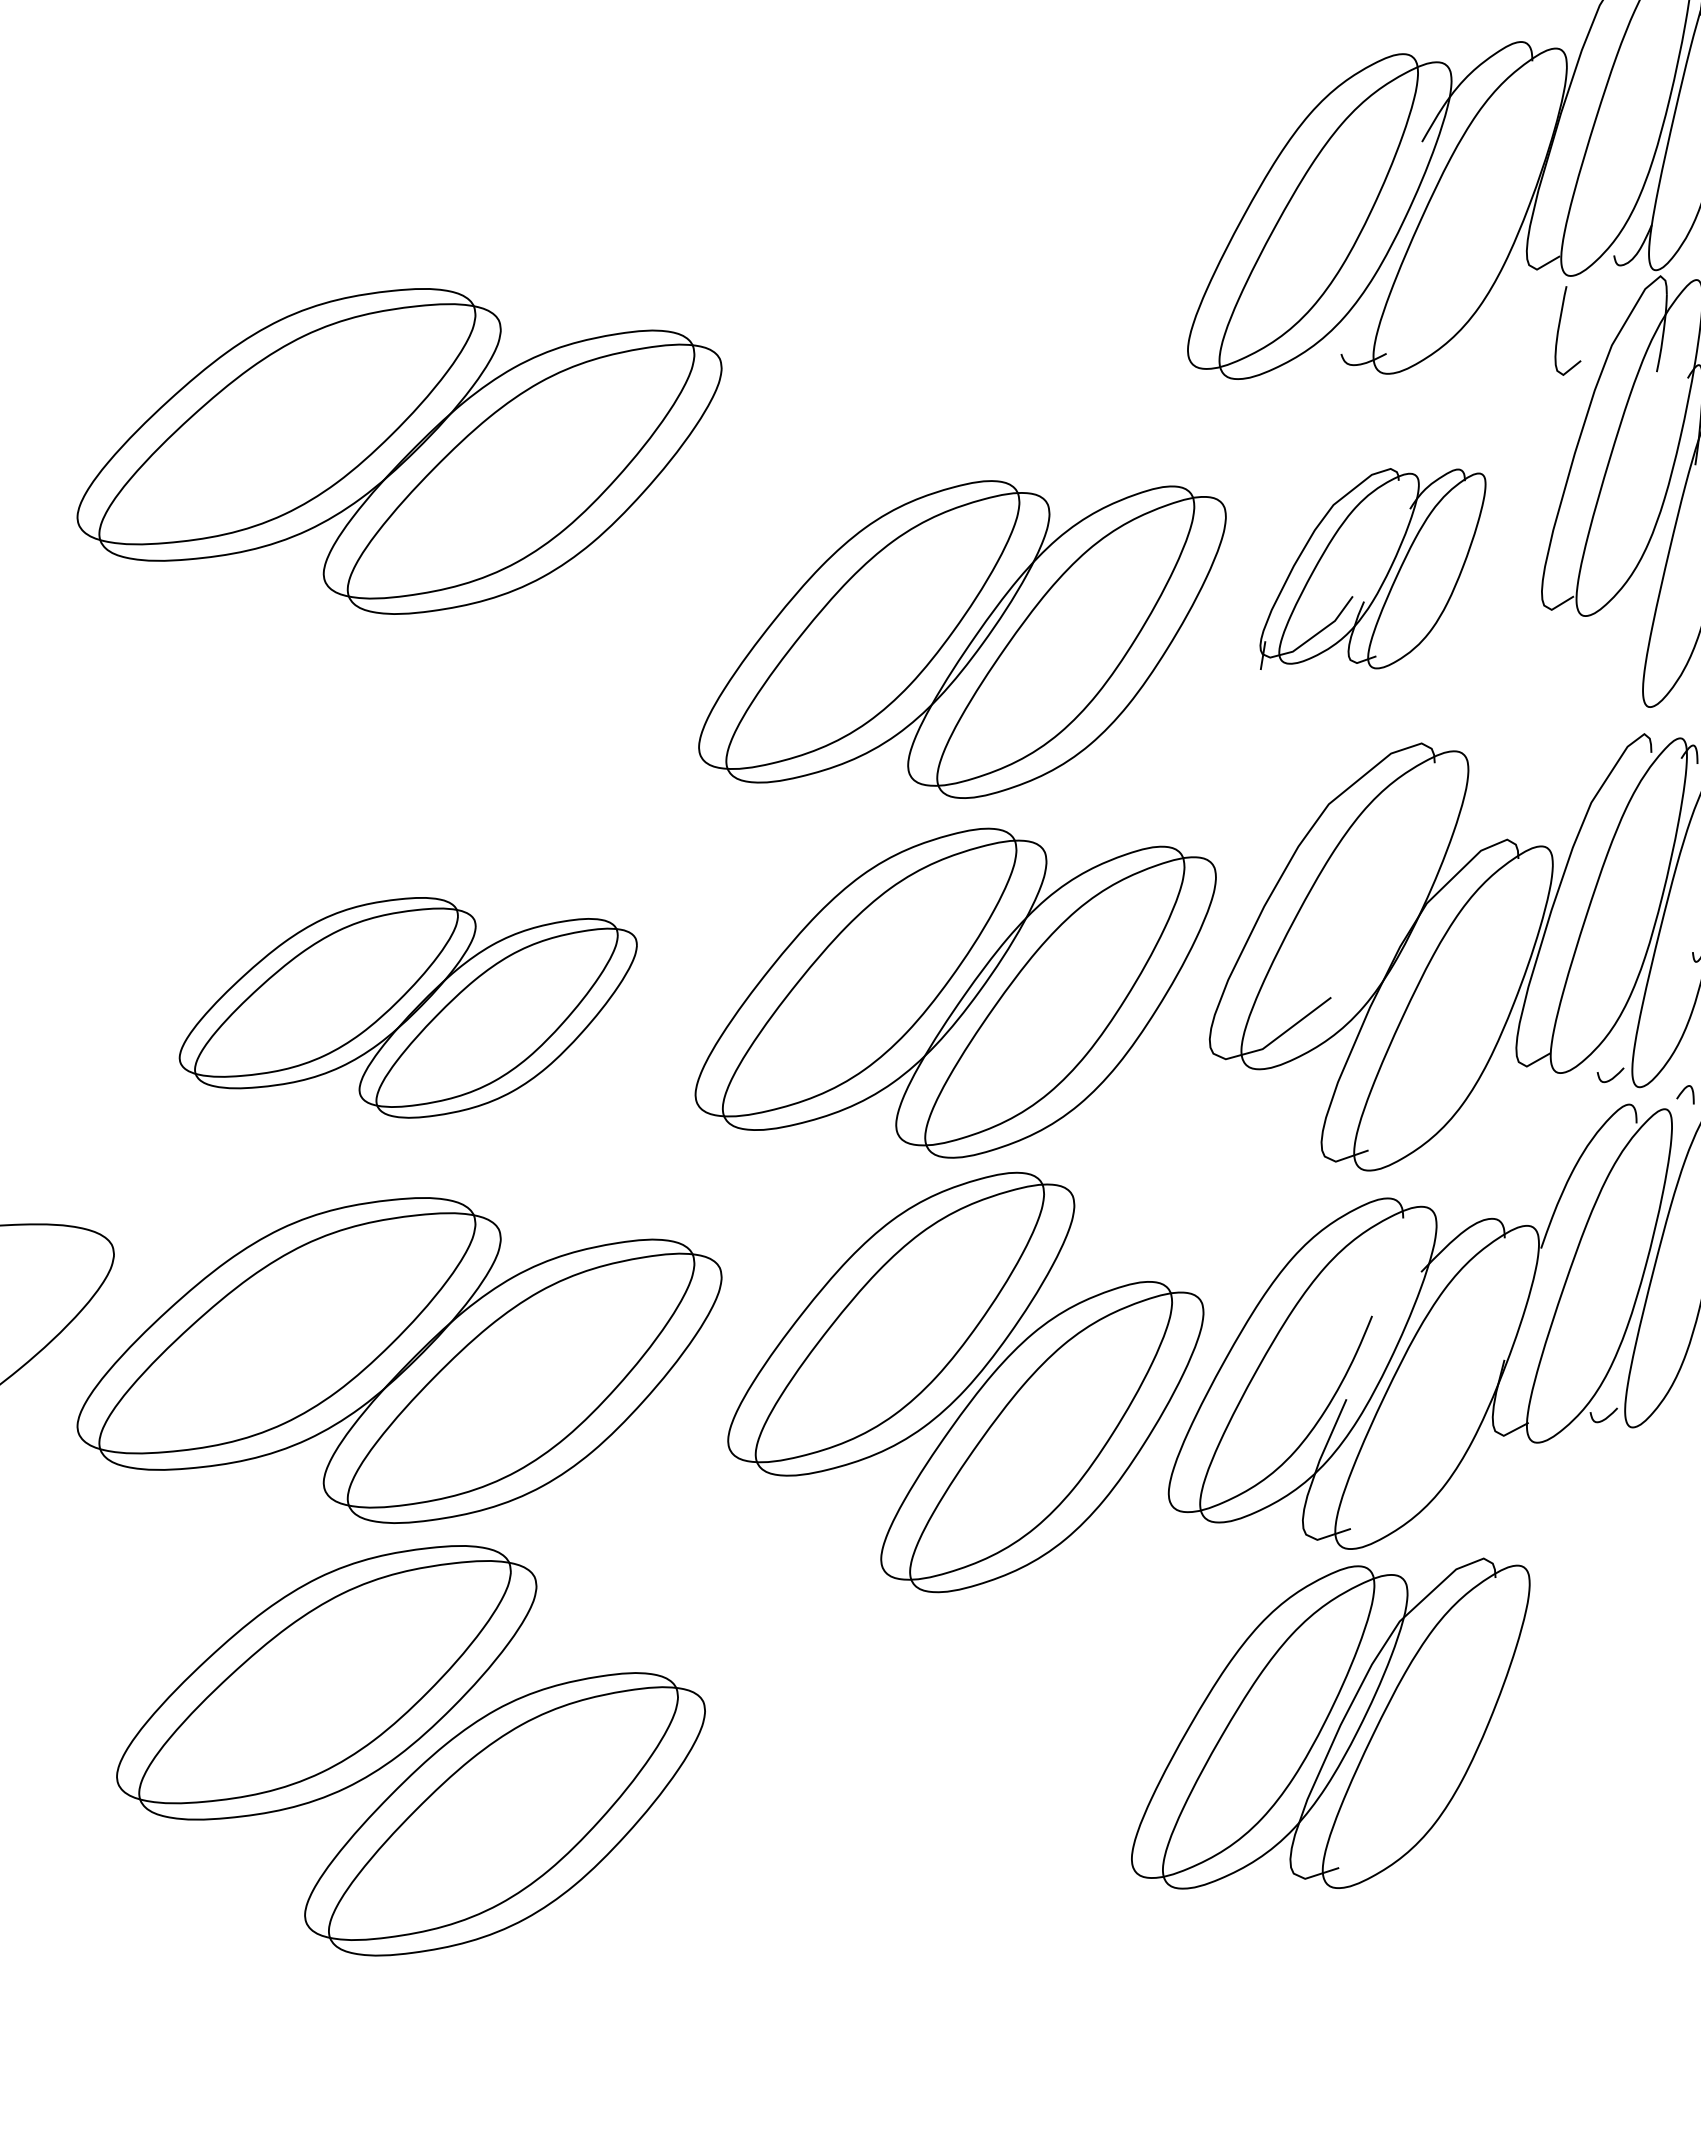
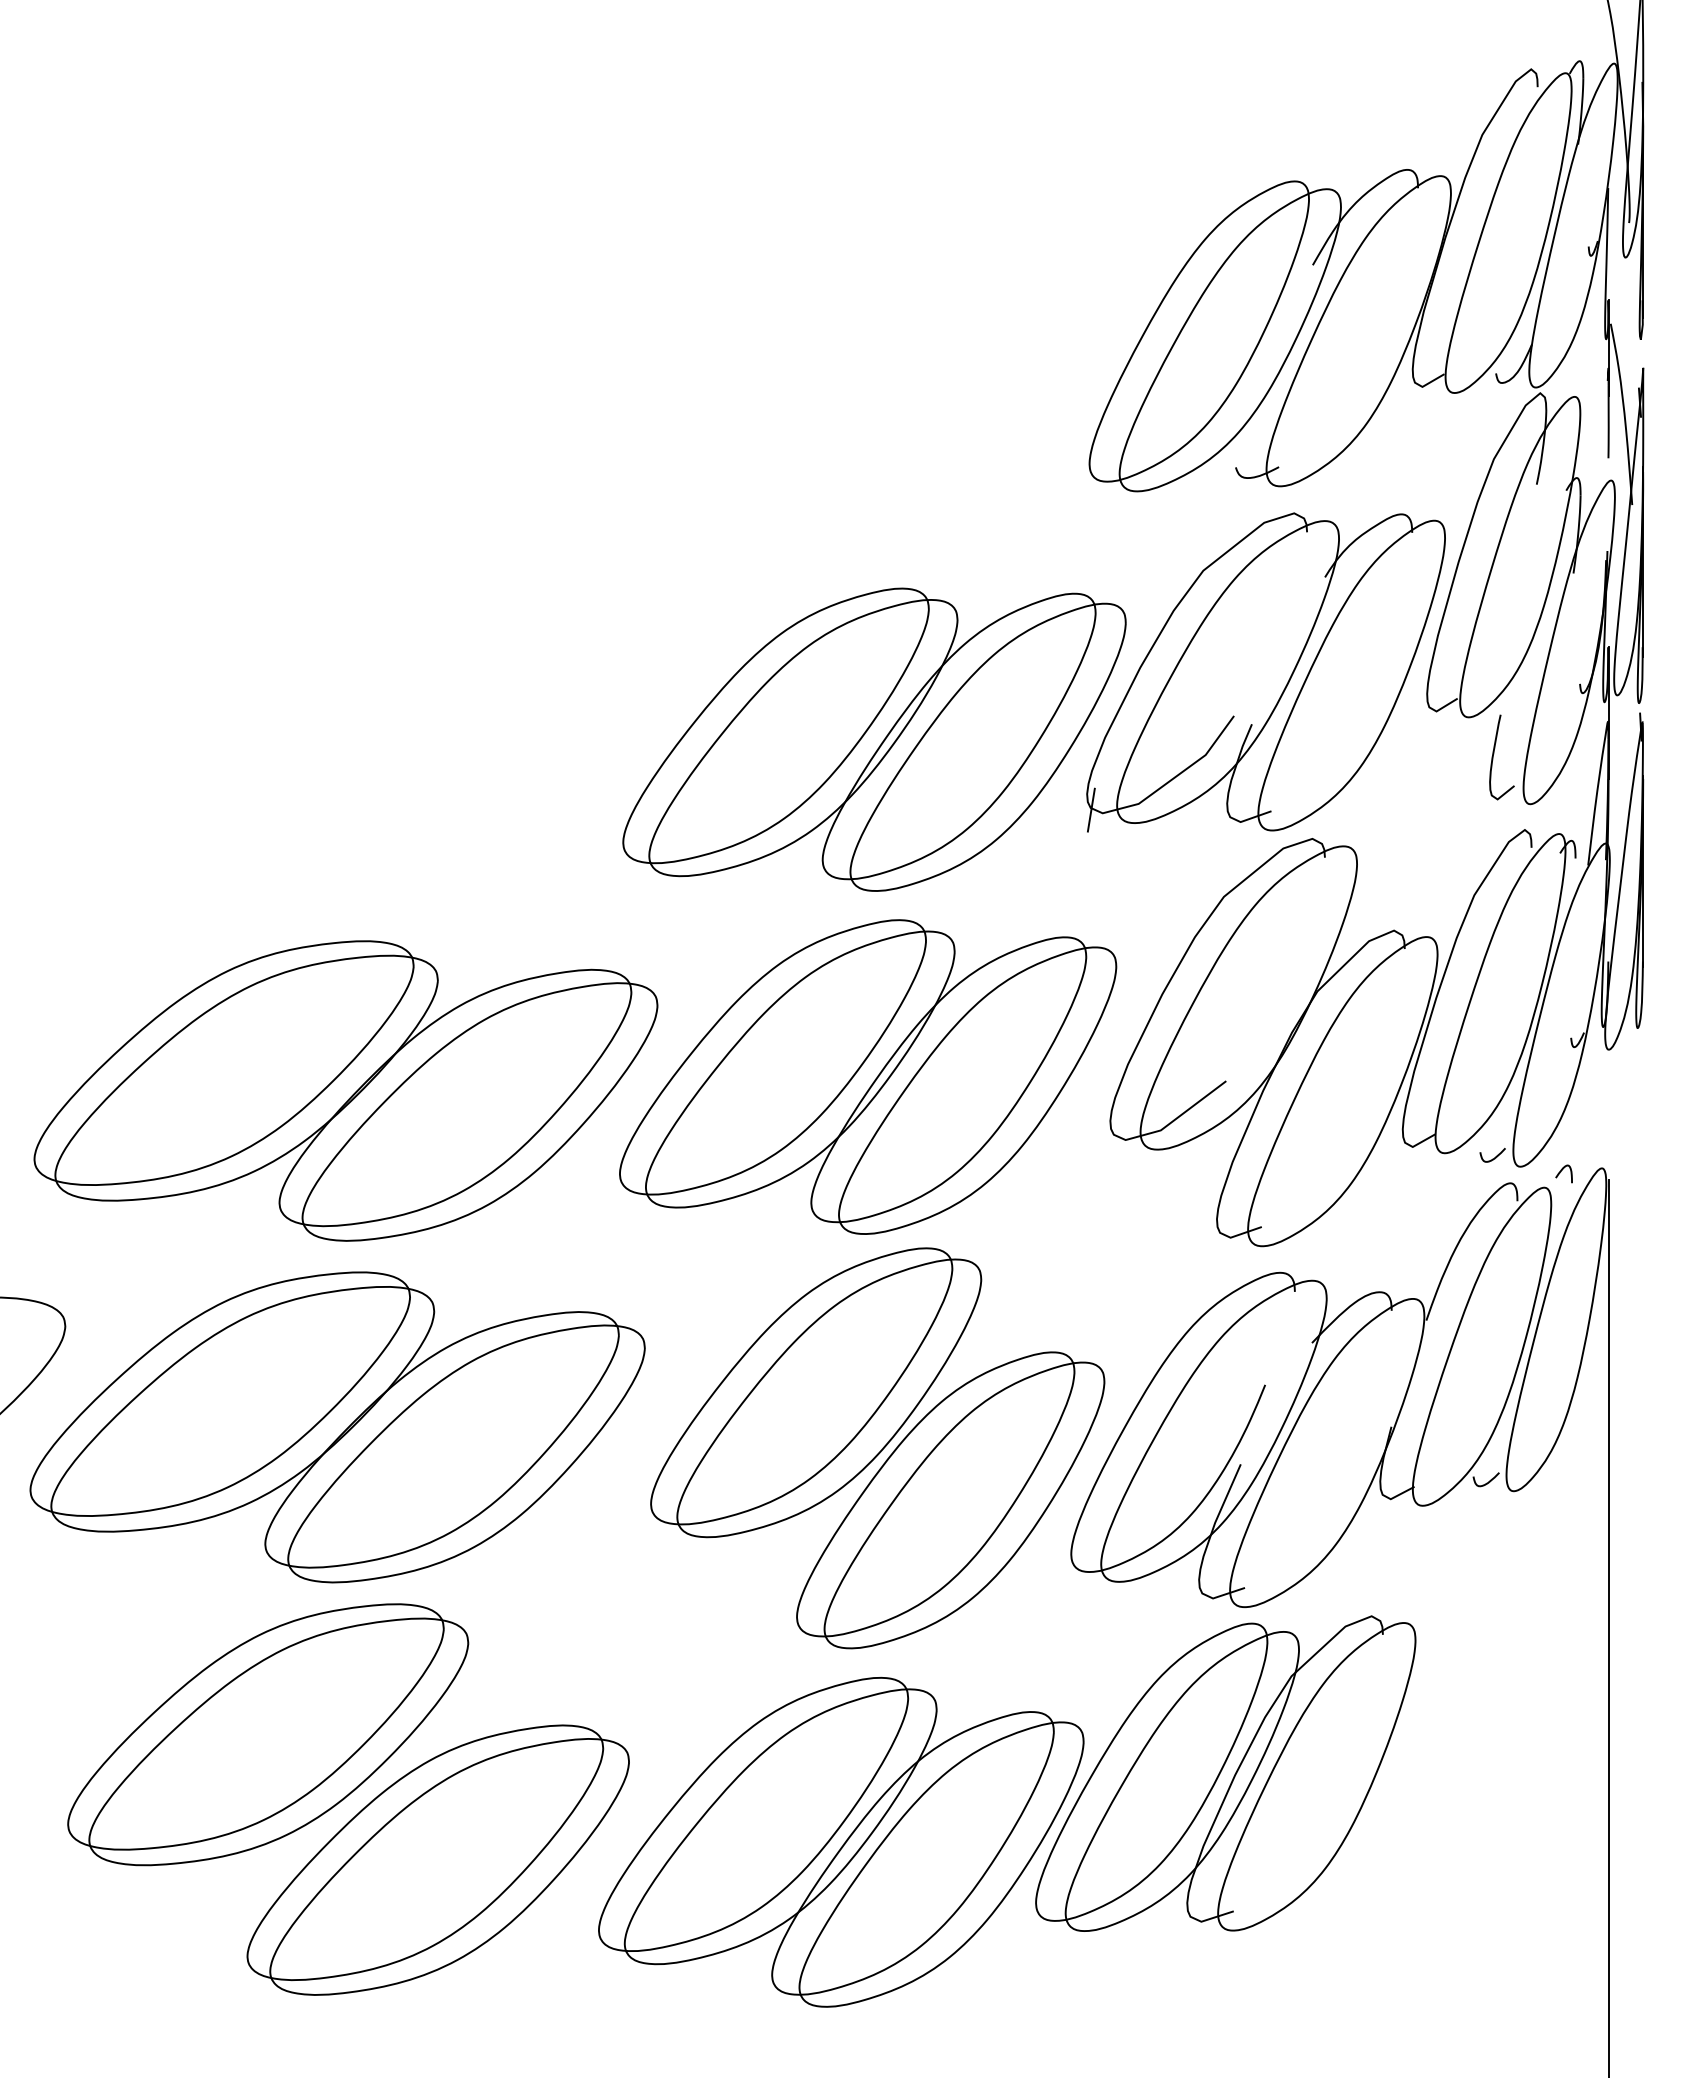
curve: (1560, 327) -> (1494, 754), moved
part: (399, 451) -> (337, 560), removed
part: (1372, 569) -> (1265, 672), size x1.67
part: (407, 1007) -> (345, 1090), size x1.43
part: (927, 1795) -> (841, 1842), added

